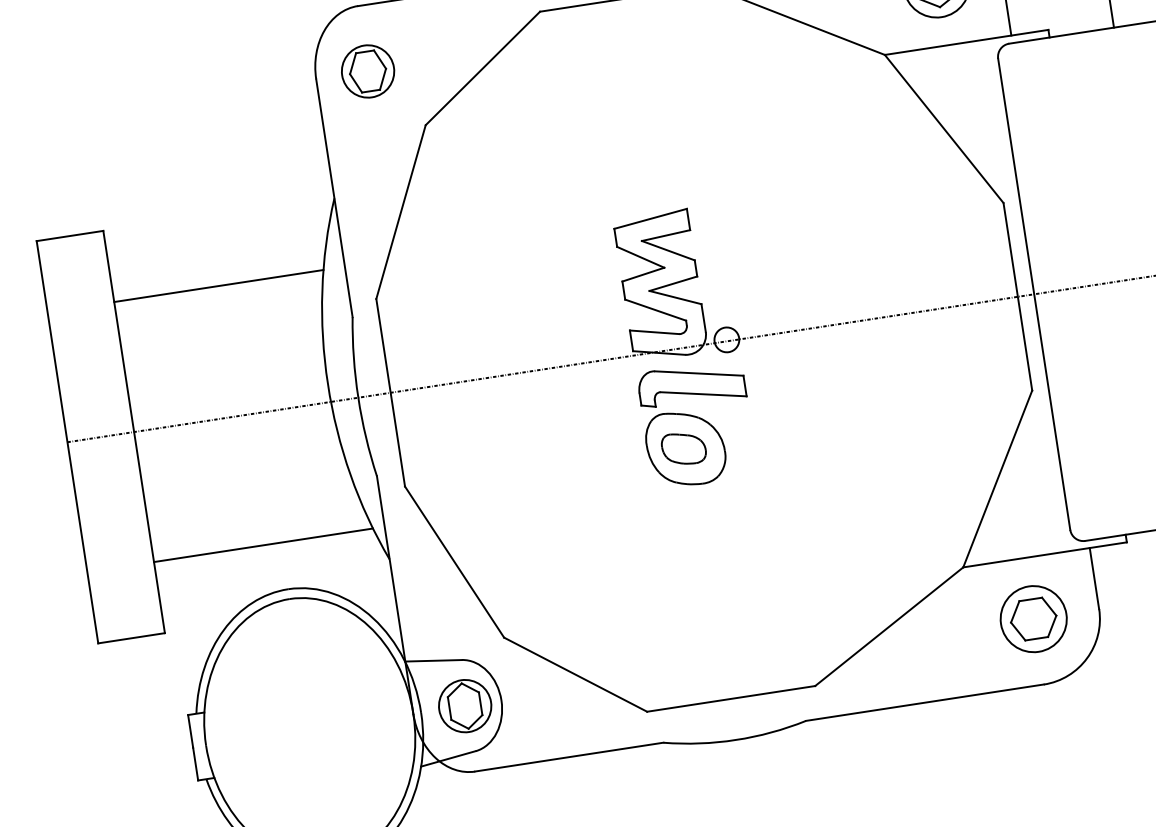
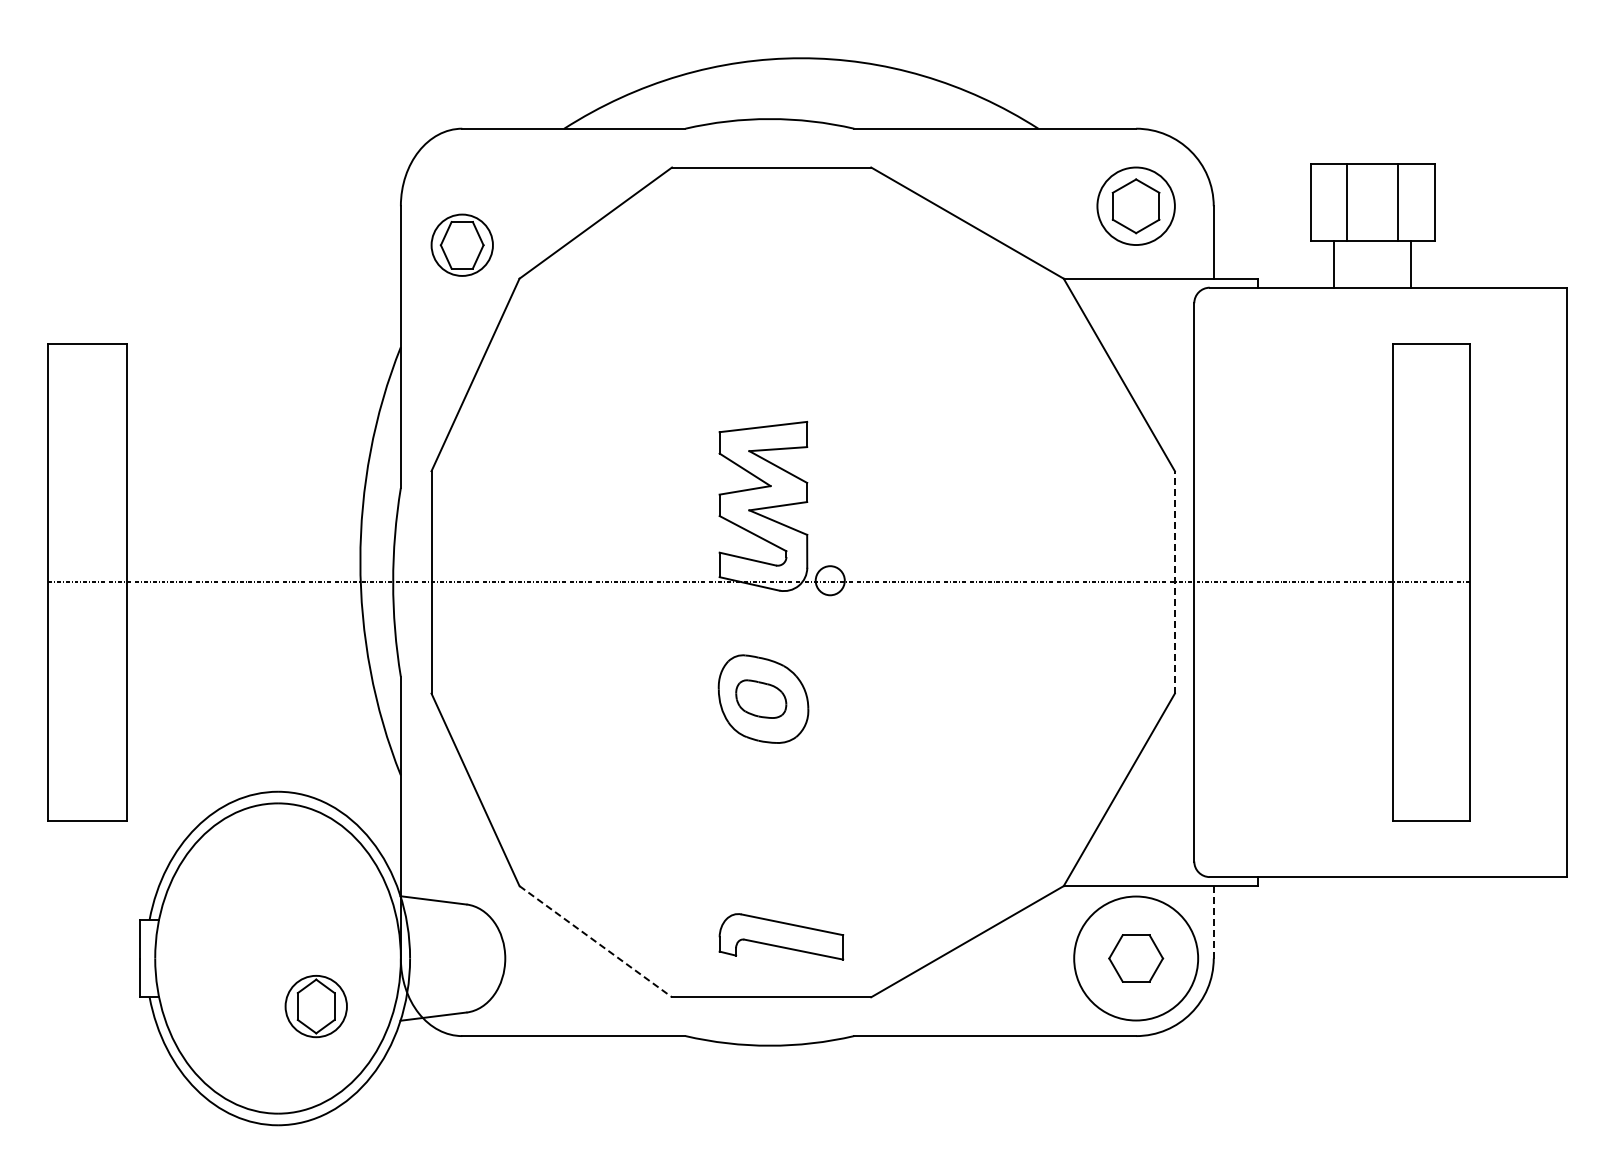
part: (367, 70) -> (461, 244), moved
line: (218, 286) -> (251, 428), removed
line: (1017, 296) -> (1174, 581), solid -> dashed
part: (691, 384) -> (781, 936), moved
line: (263, 545) -> (257, 736), removed
line: (1094, 577) -> (1213, 921), solid -> dashed
circle: (1033, 619) -> (1135, 958), size x1.6
line: (576, 674) -> (596, 941), solid -> dashed
part: (464, 706) -> (315, 1006), moved

